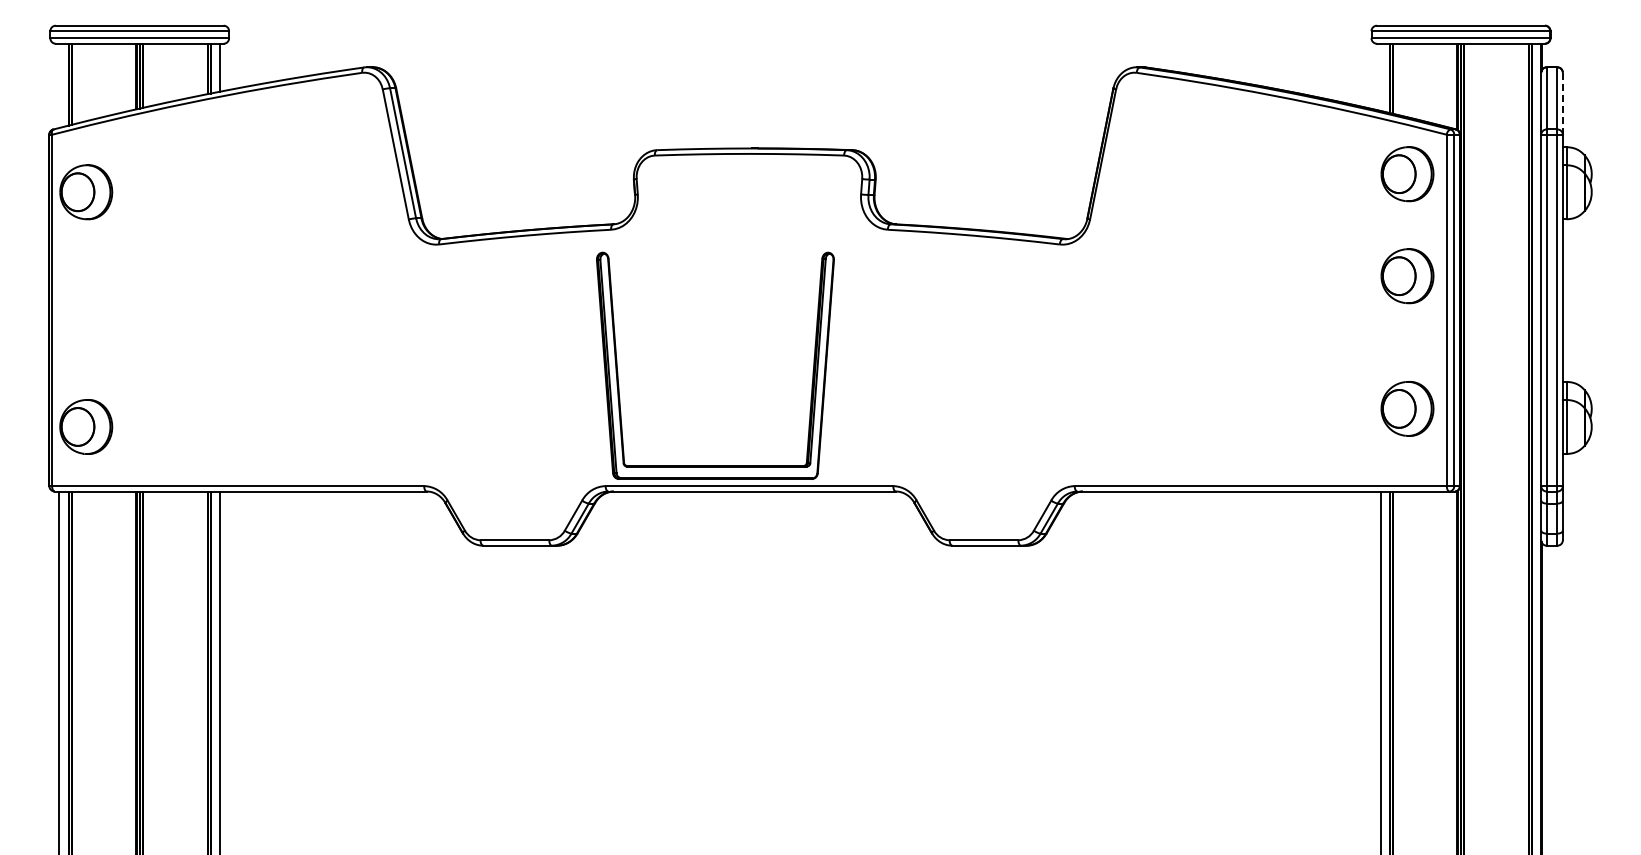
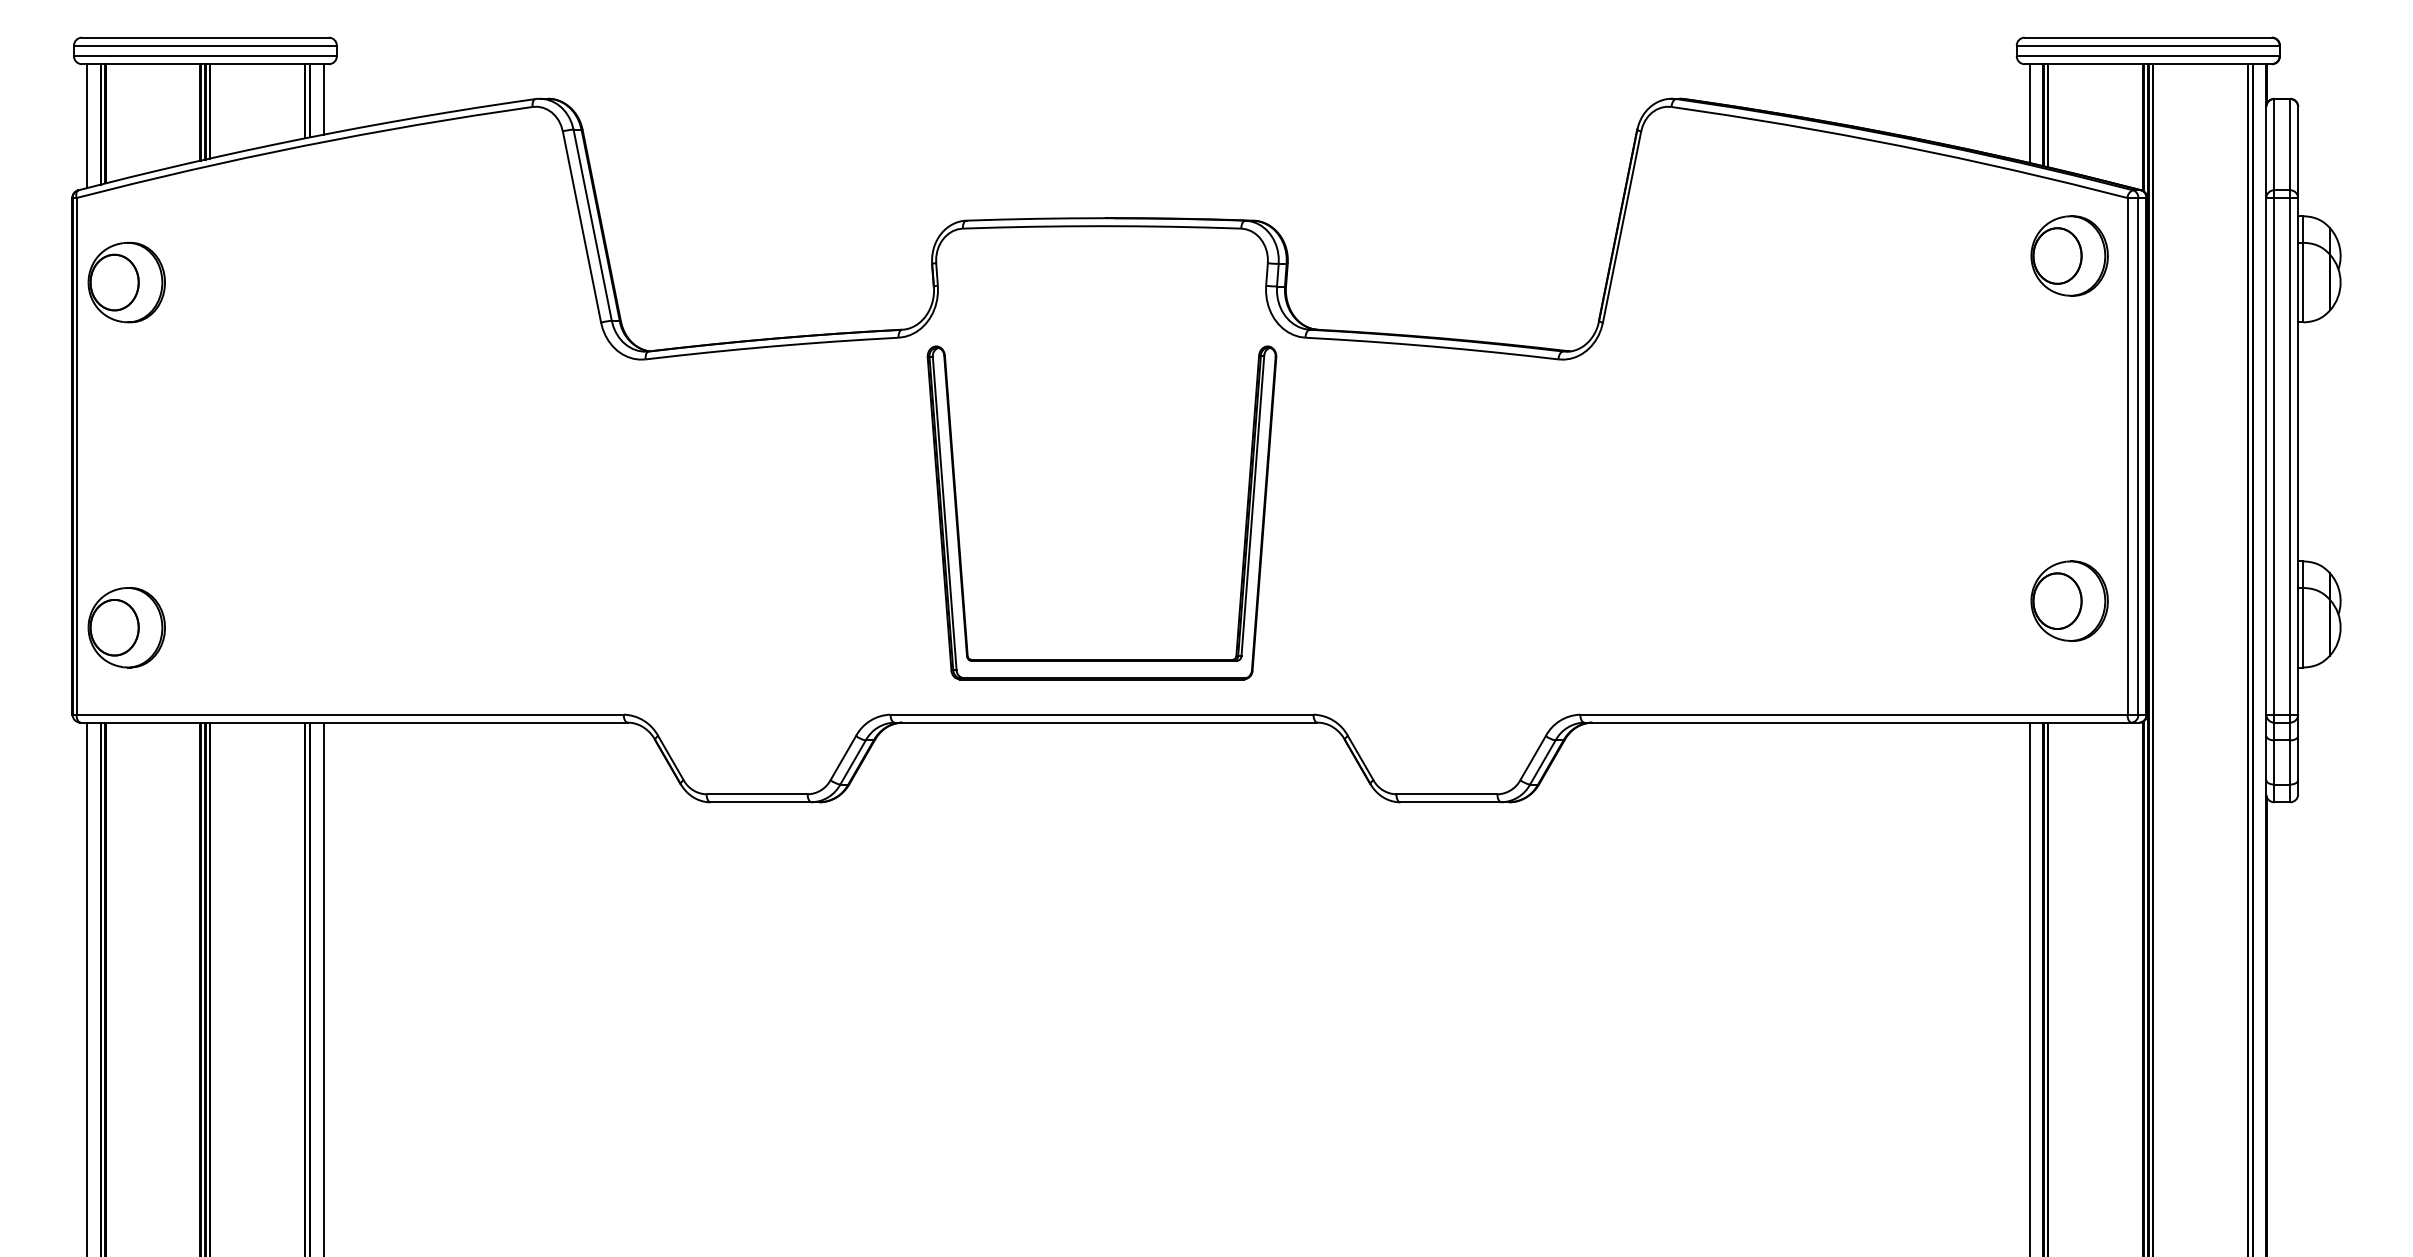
line: (1380, 77) -> (2029, 113), added
line: (59, 85) -> (87, 125), added
line: (1562, 103) -> (2297, 152), dashed -> solid
part: (1407, 276) -> (2069, 406), removed
part: (812, 371) -> (1244, 521), moved

